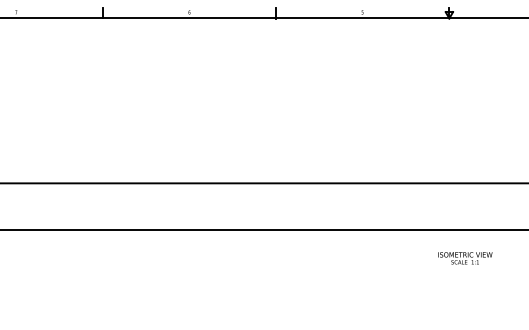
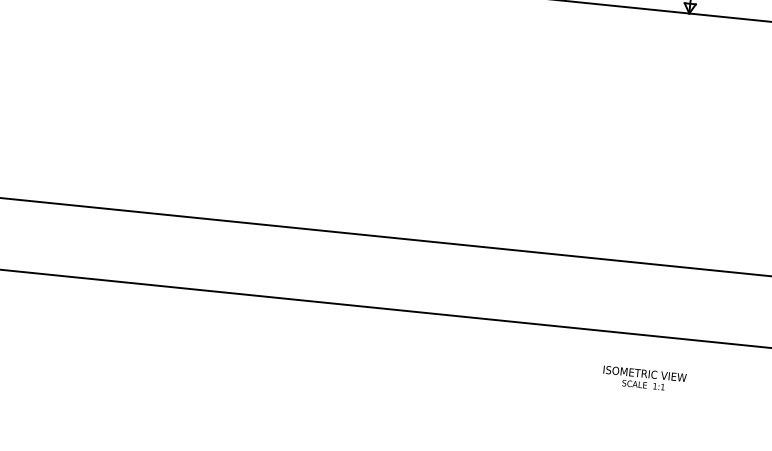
text: (465, 258) -> (644, 379), moved

